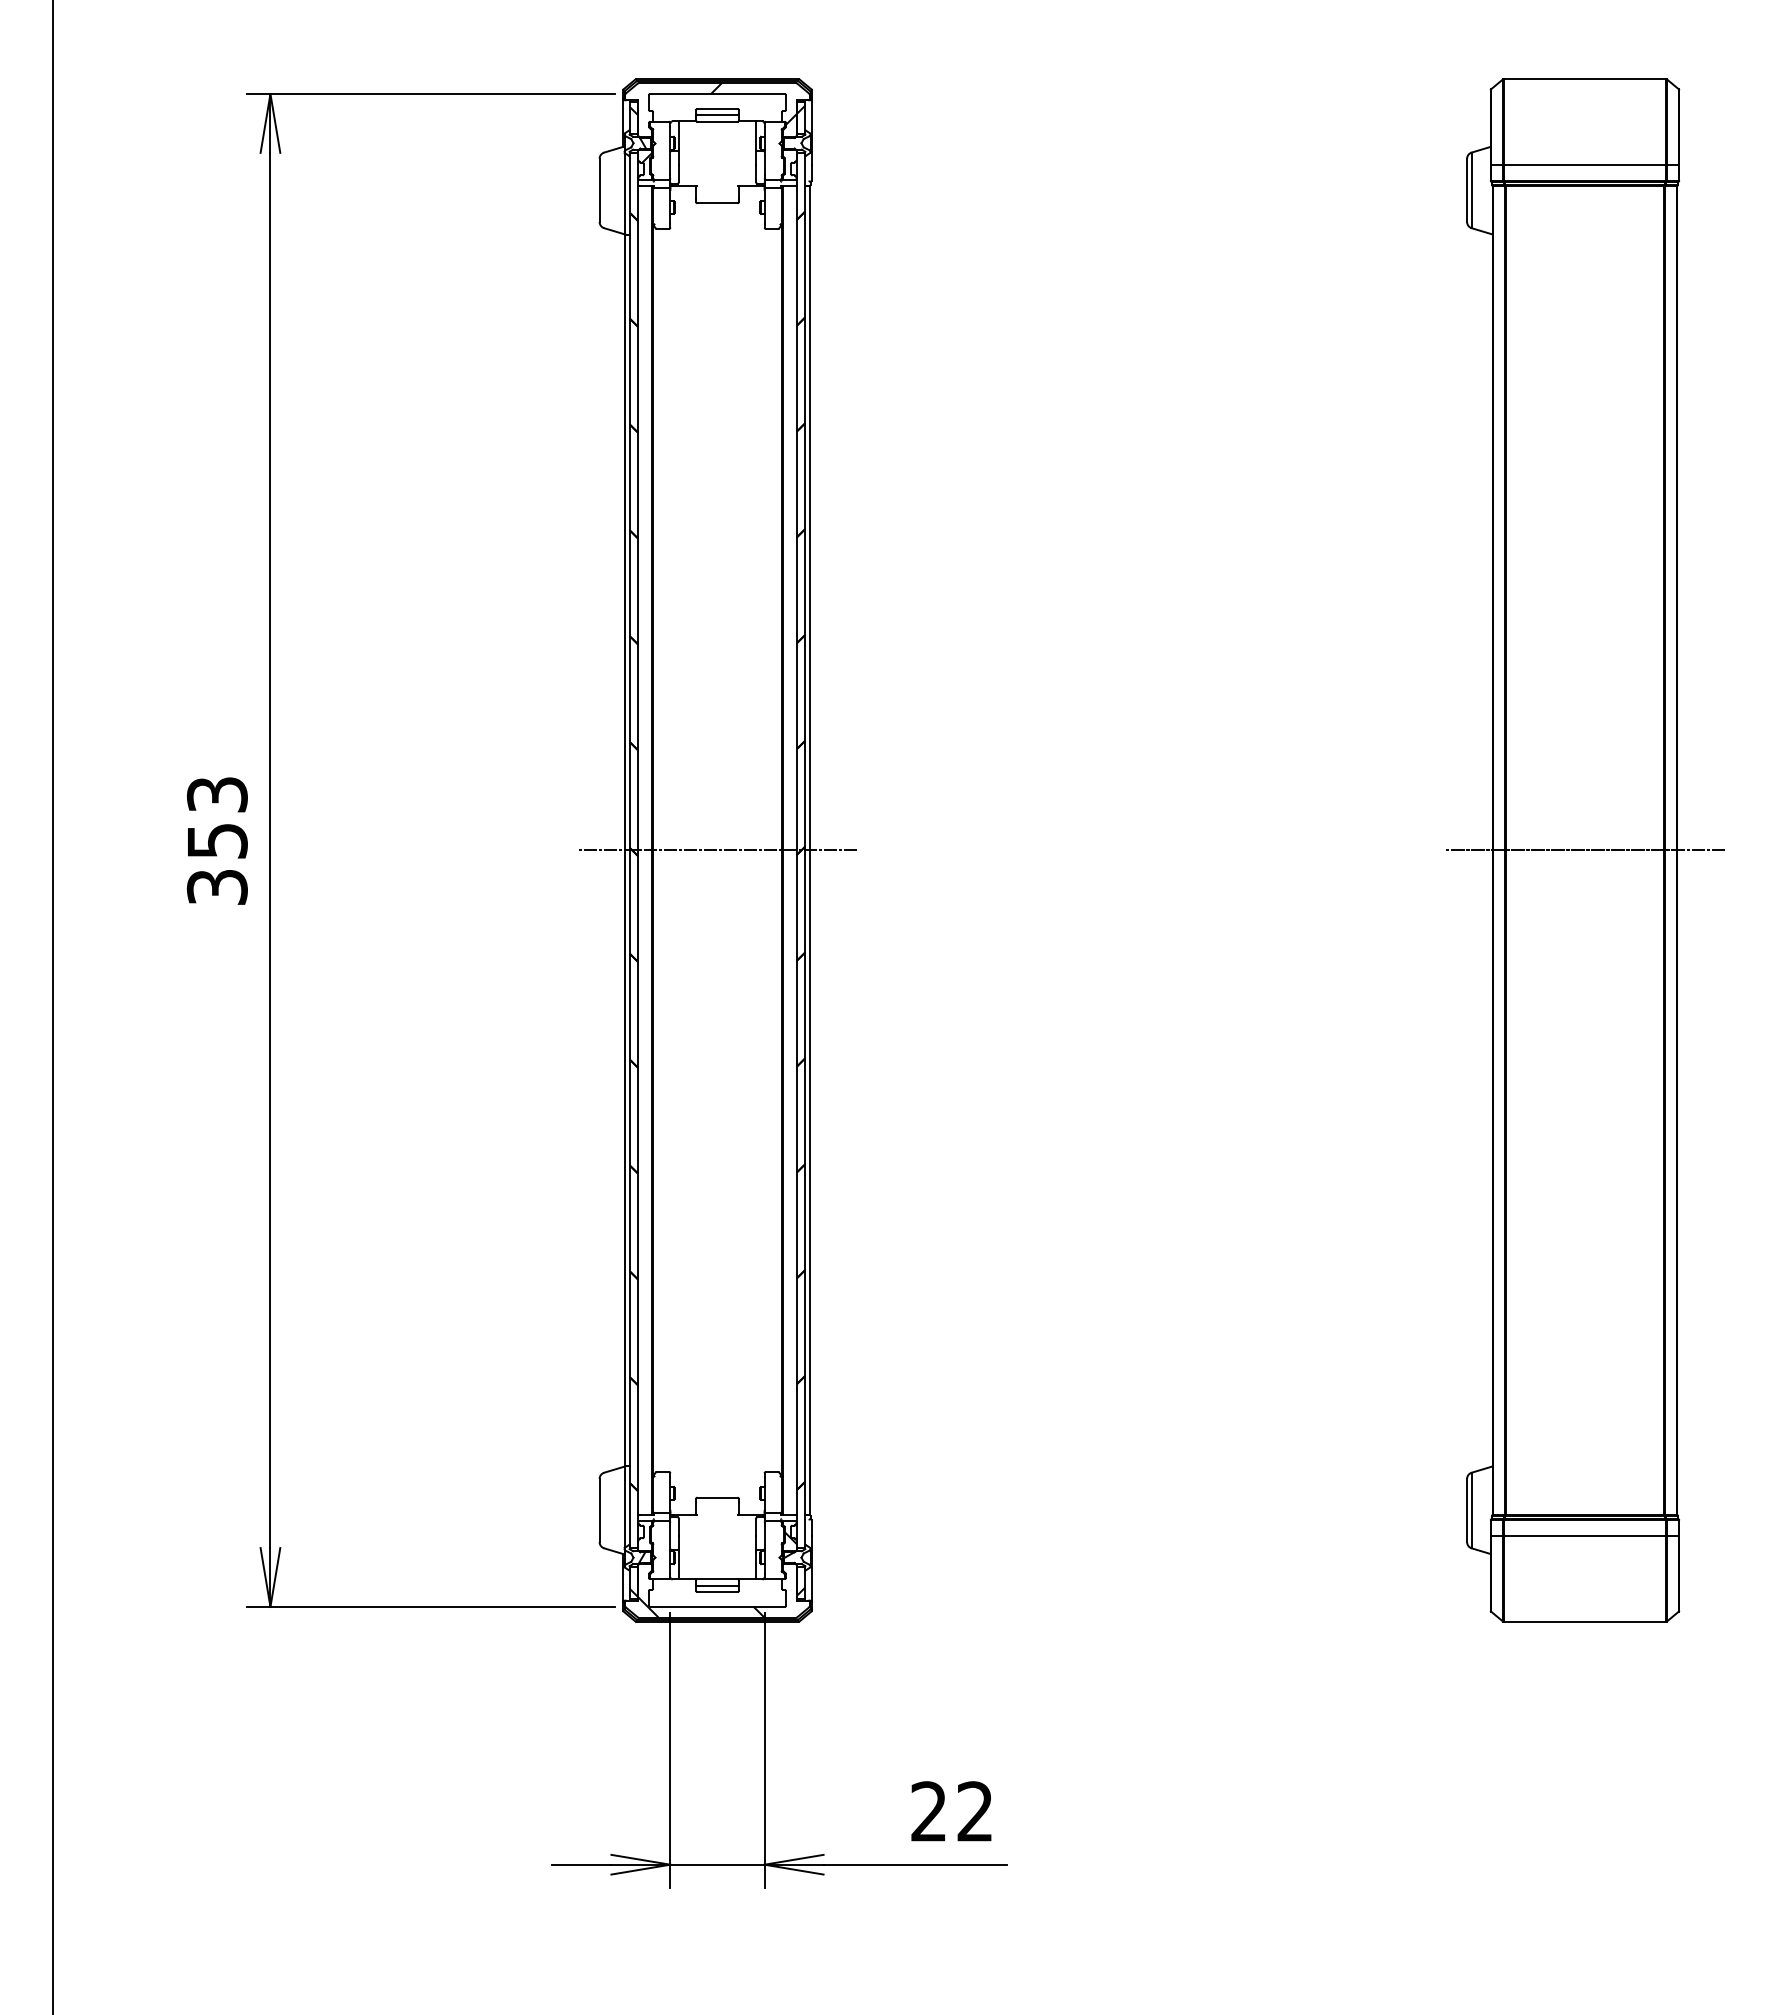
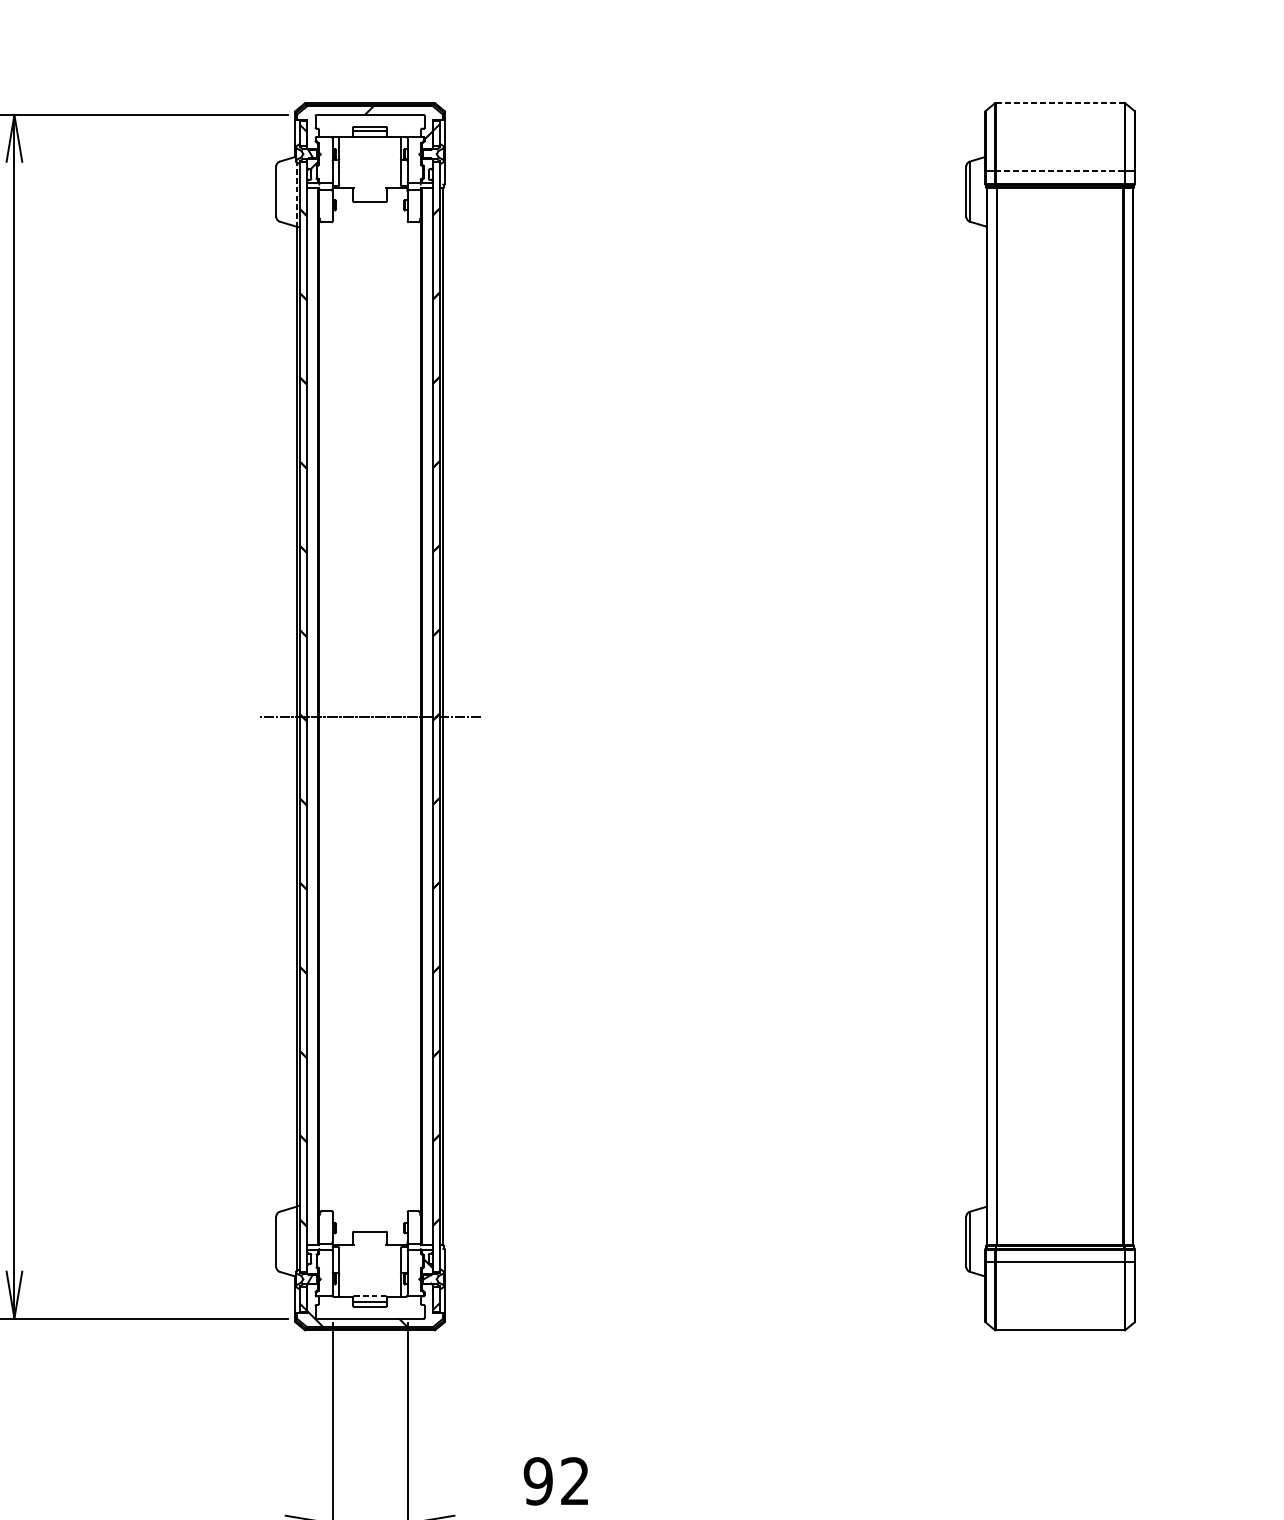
line: (1584, 78) -> (1059, 102), solid -> dashed
line: (1584, 164) -> (1059, 171), solid -> dashed
line: (625, 194) -> (296, 194), solid -> dashed
line: (1584, 850) -> (1059, 716), removed
line: (717, 1579) -> (370, 1296), solid -> dashed
text: (928, 1811) -> (537, 1481), 22 -> 92

